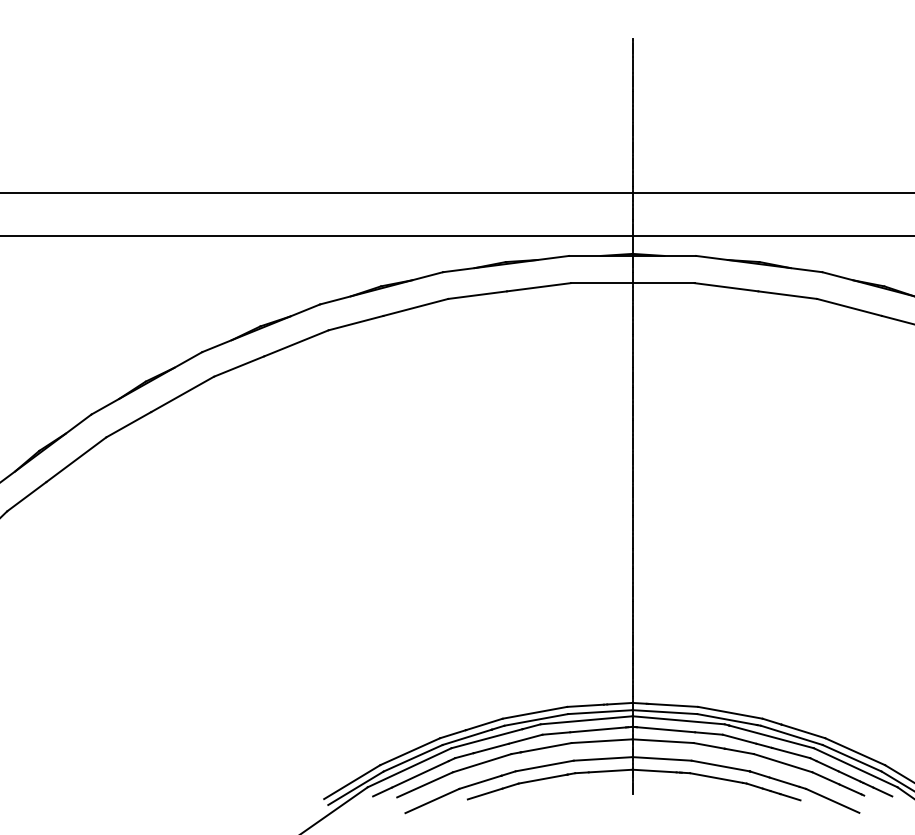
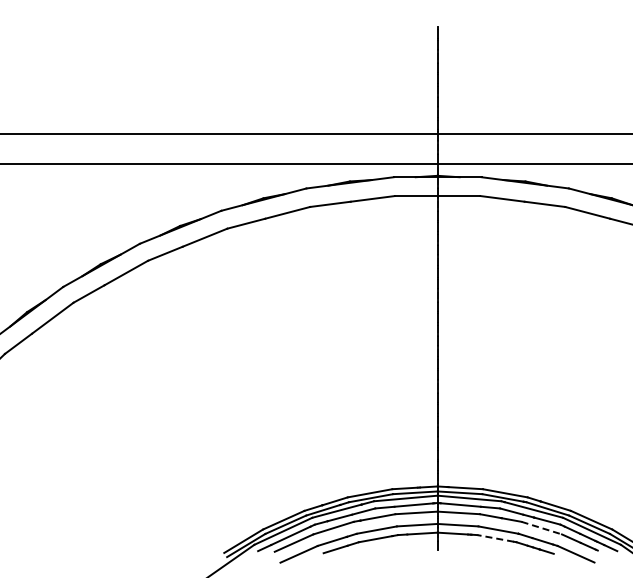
line: (784, 763) -> (542, 528), solid -> dashed
line: (716, 778) -> (495, 538), solid -> dashed

